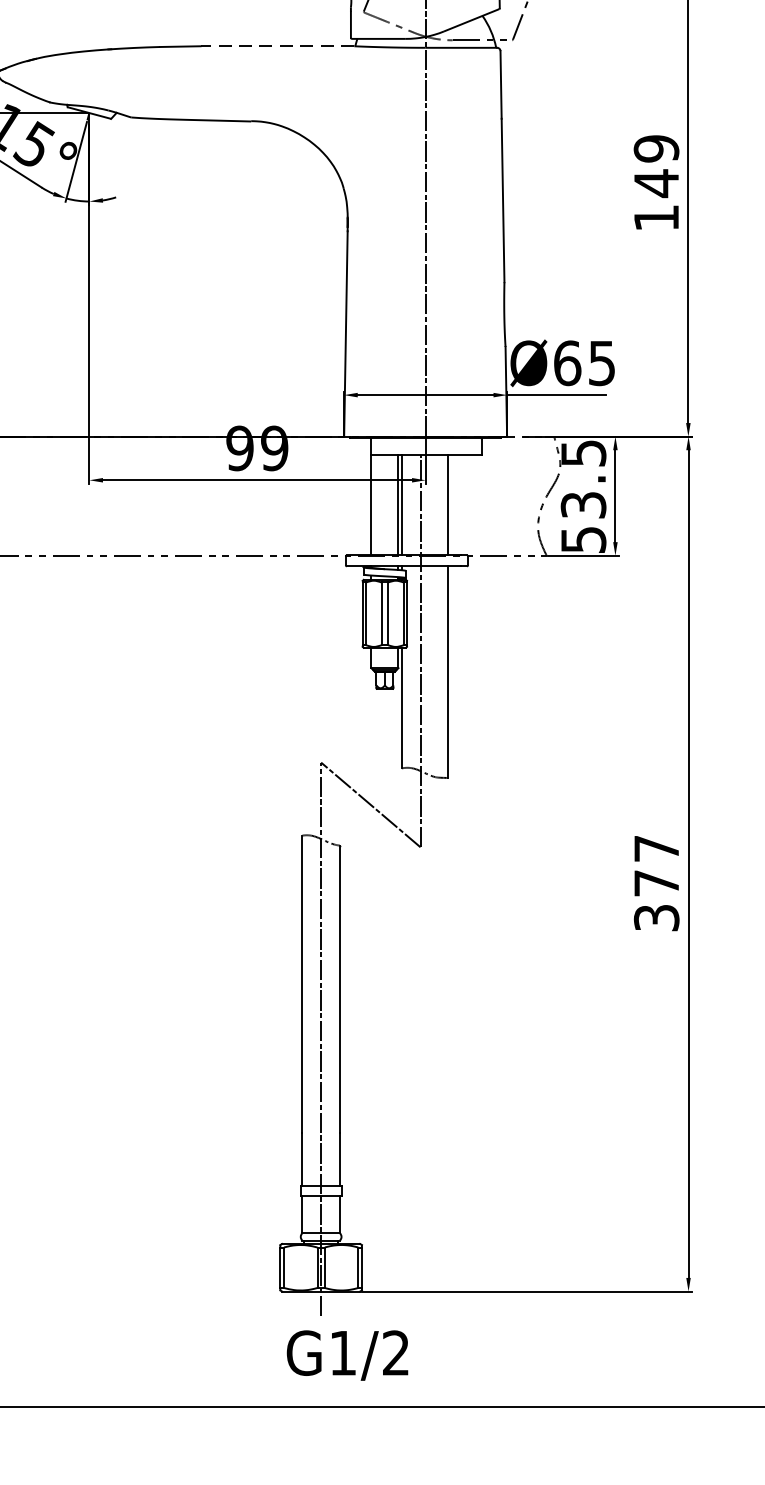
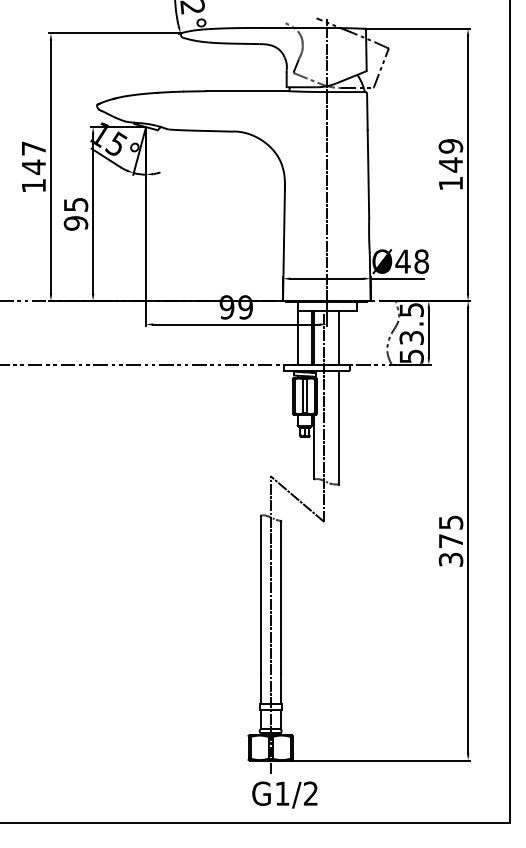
line: (276, 46) -> (246, 91), dashed -> solid
text: (583, 363) -> (411, 261), Ø65 -> Ø48
text: (657, 848) -> (451, 522), 377 -> 375

